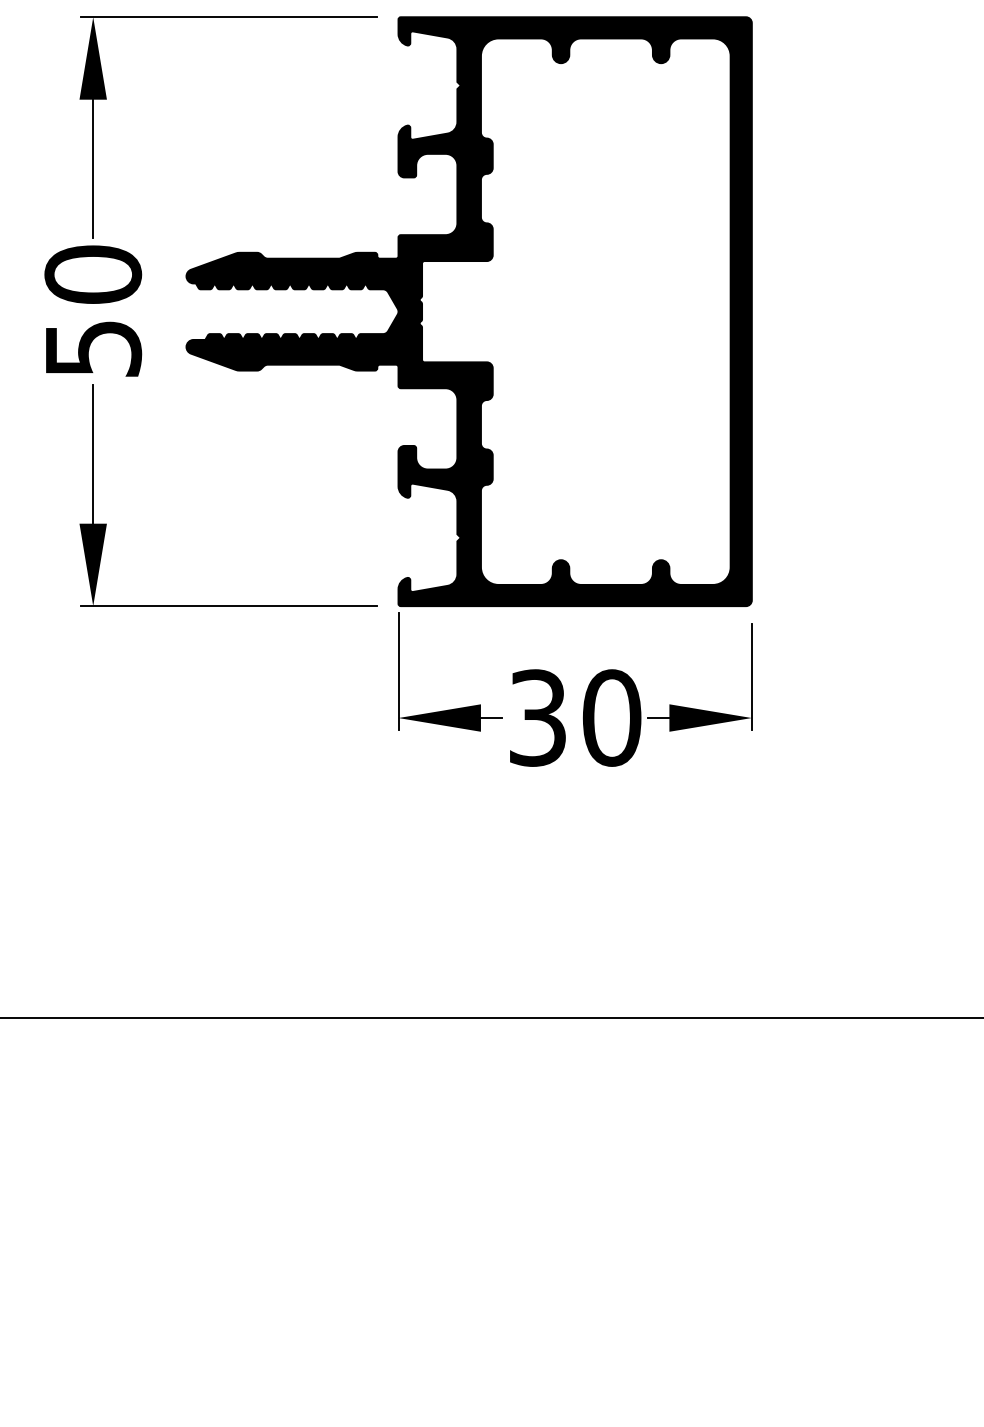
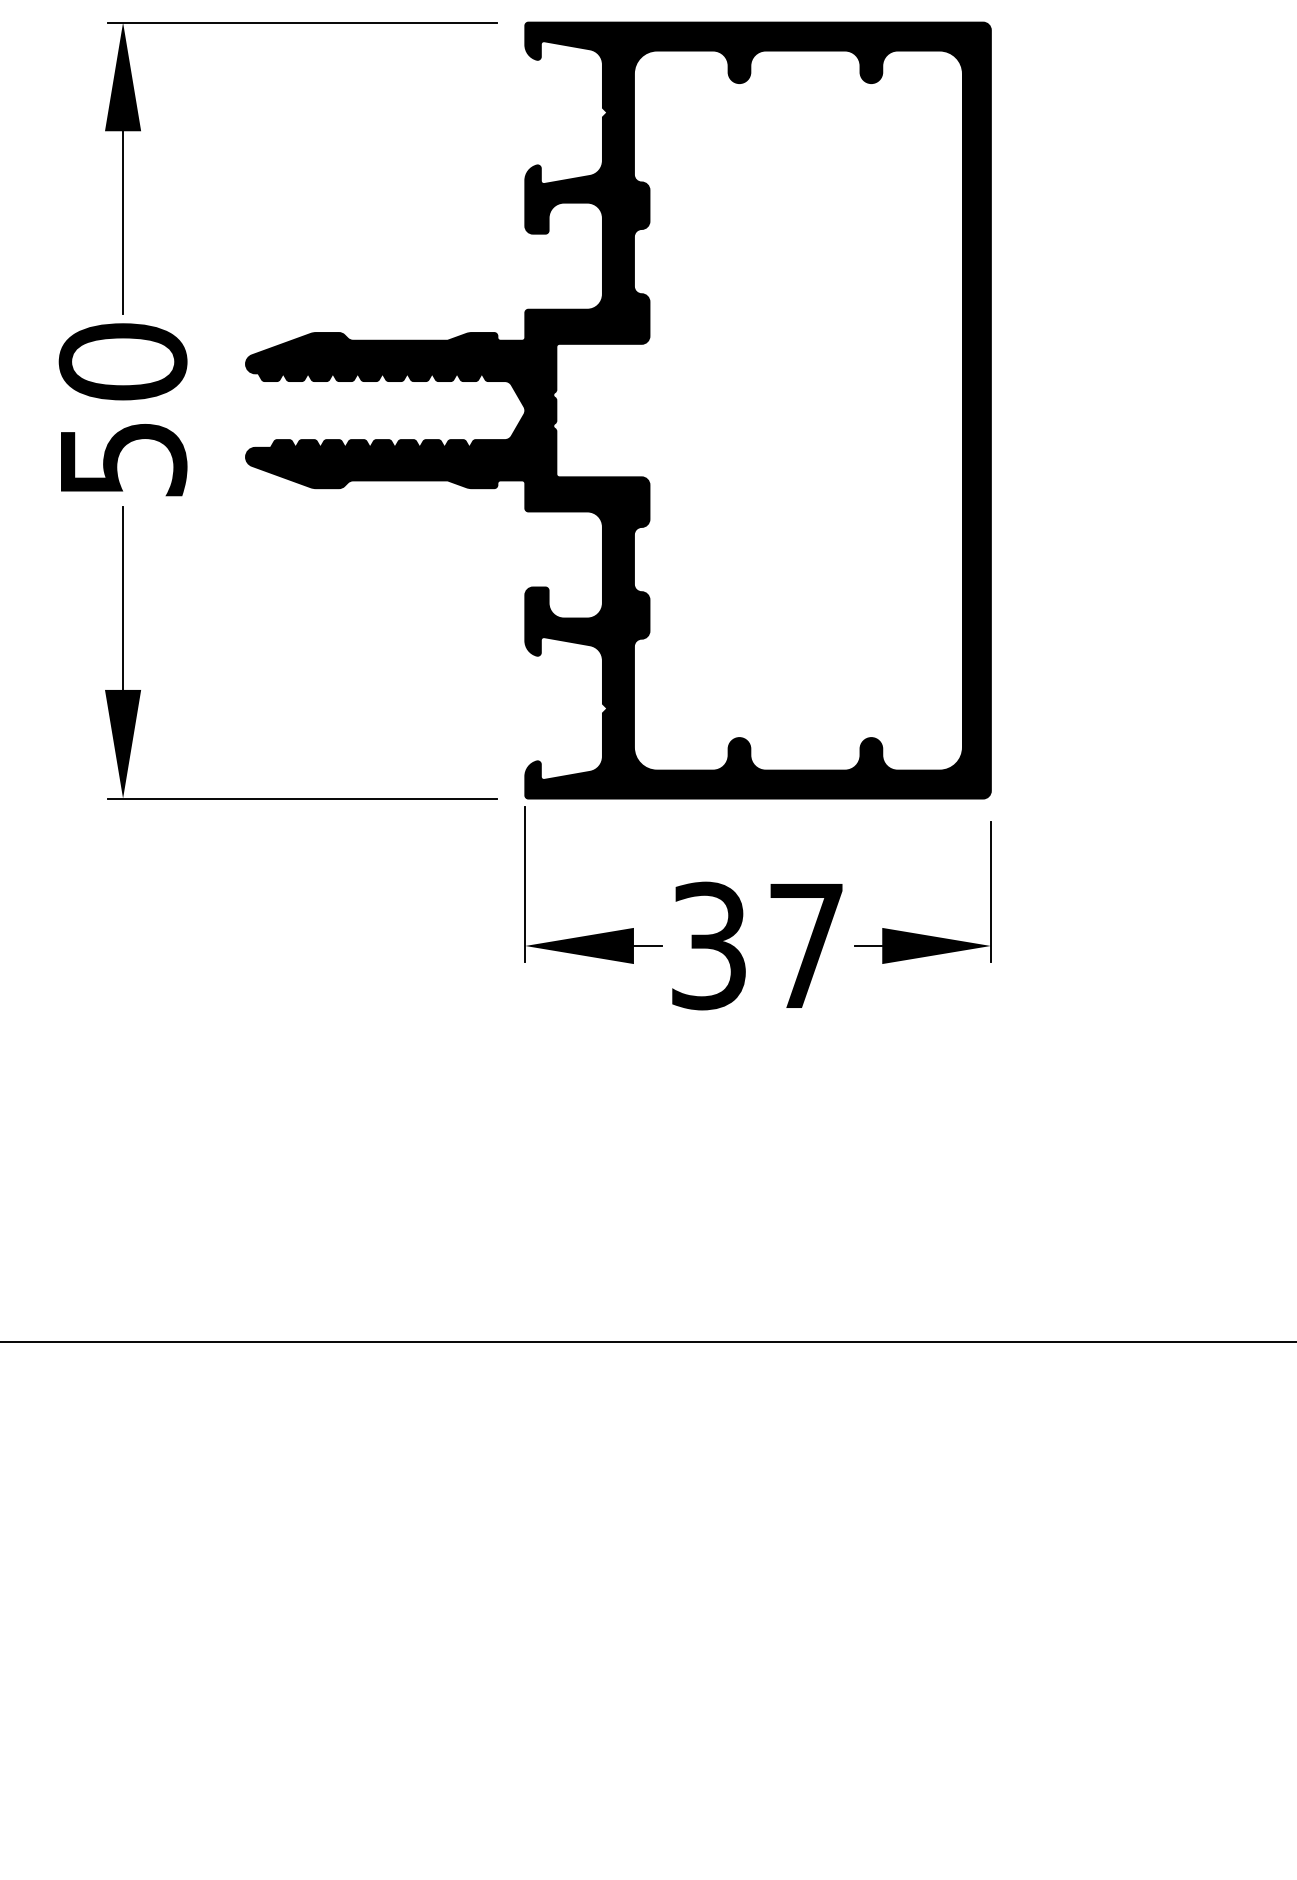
text: (611, 717) -> (805, 945), 30 -> 37

